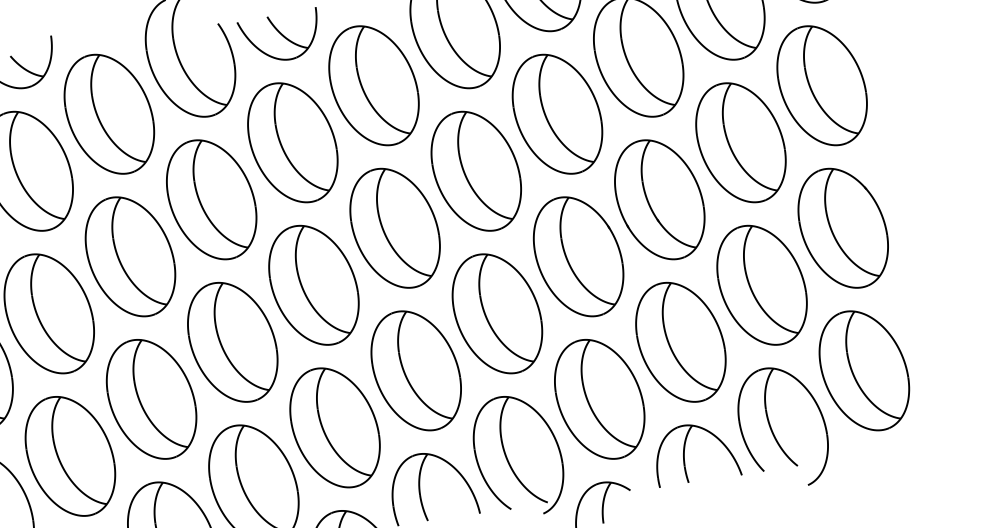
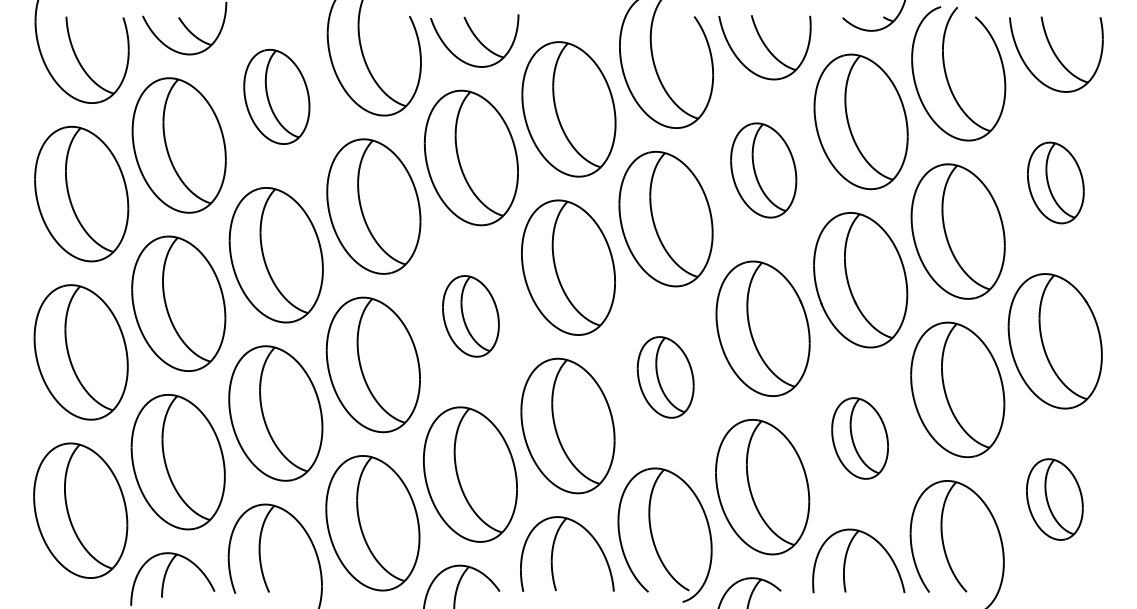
part: (821, 85) -> (1055, 182), size x0.6
part: (109, 113) -> (276, 96), size x0.7
part: (557, 114) -> (763, 170), size x0.7
part: (313, 285) -> (470, 316), size x0.6
part: (497, 313) -> (665, 377), size x0.6
part: (680, 342) -> (859, 438), size x0.6
part: (864, 370) -> (1054, 499), size x0.6

